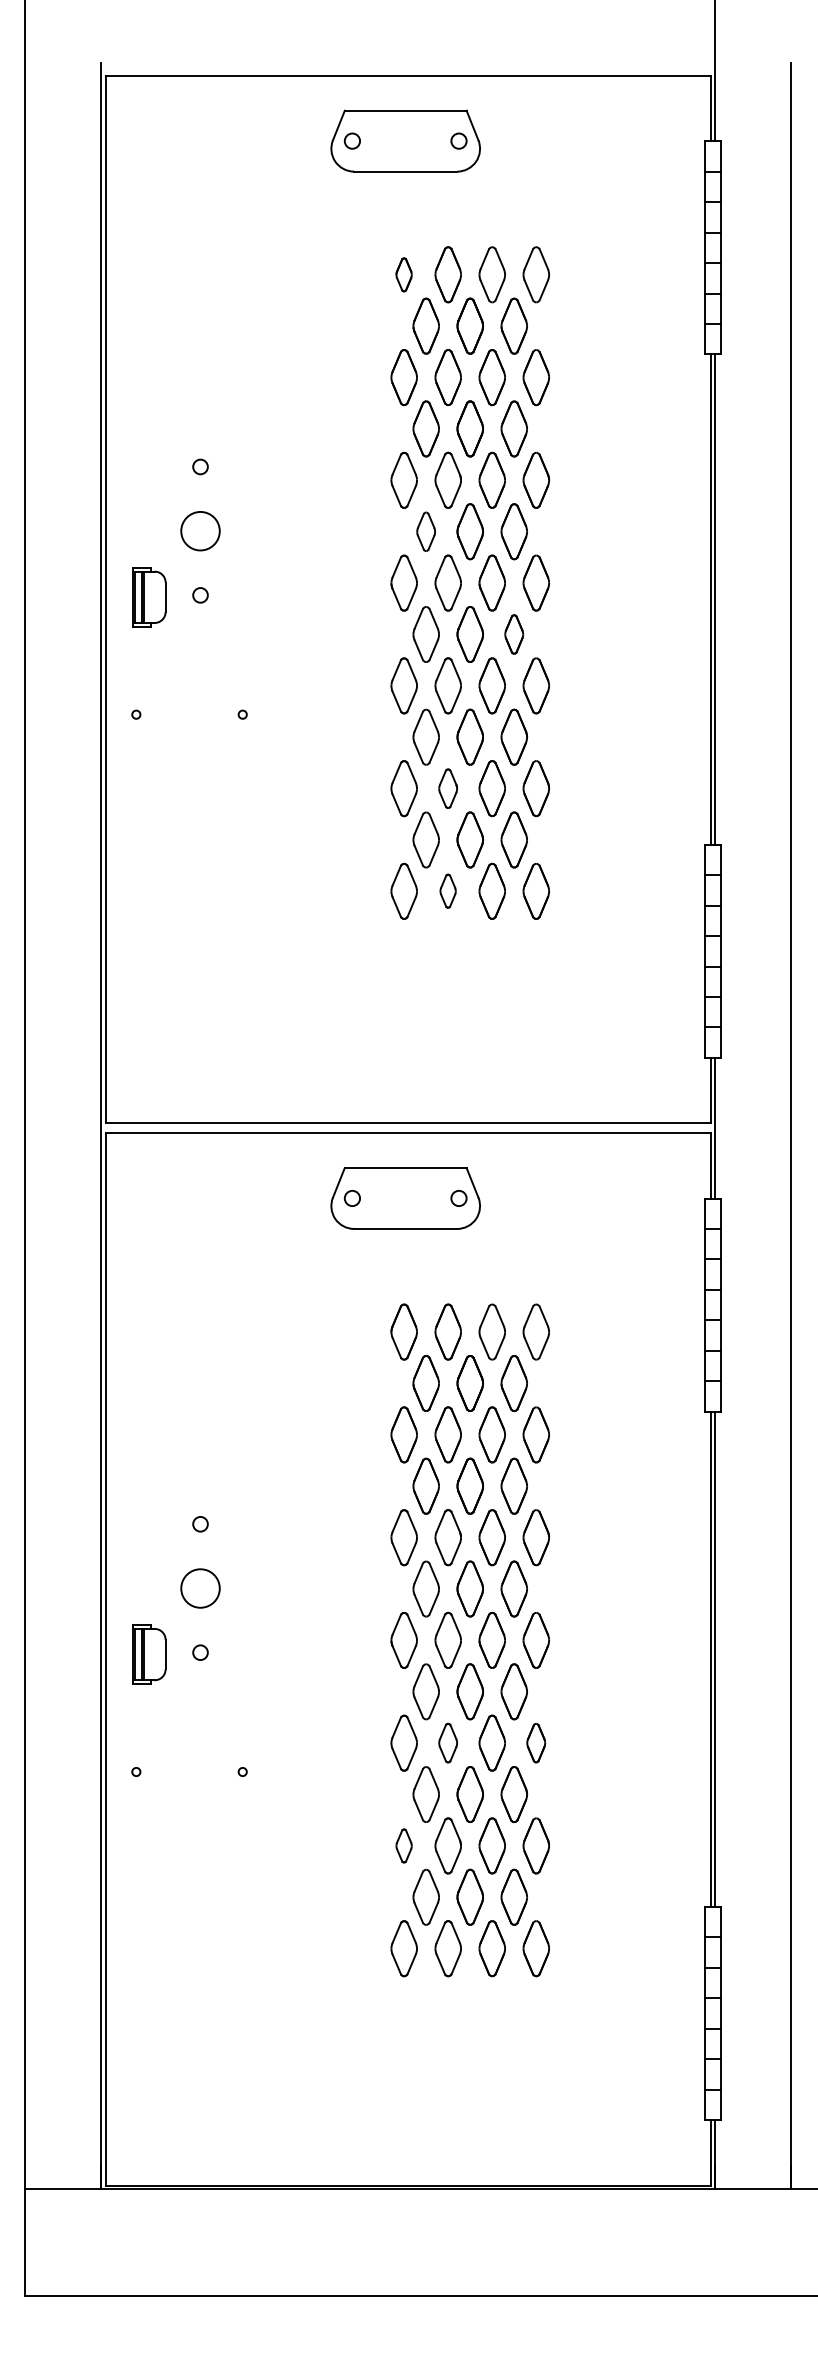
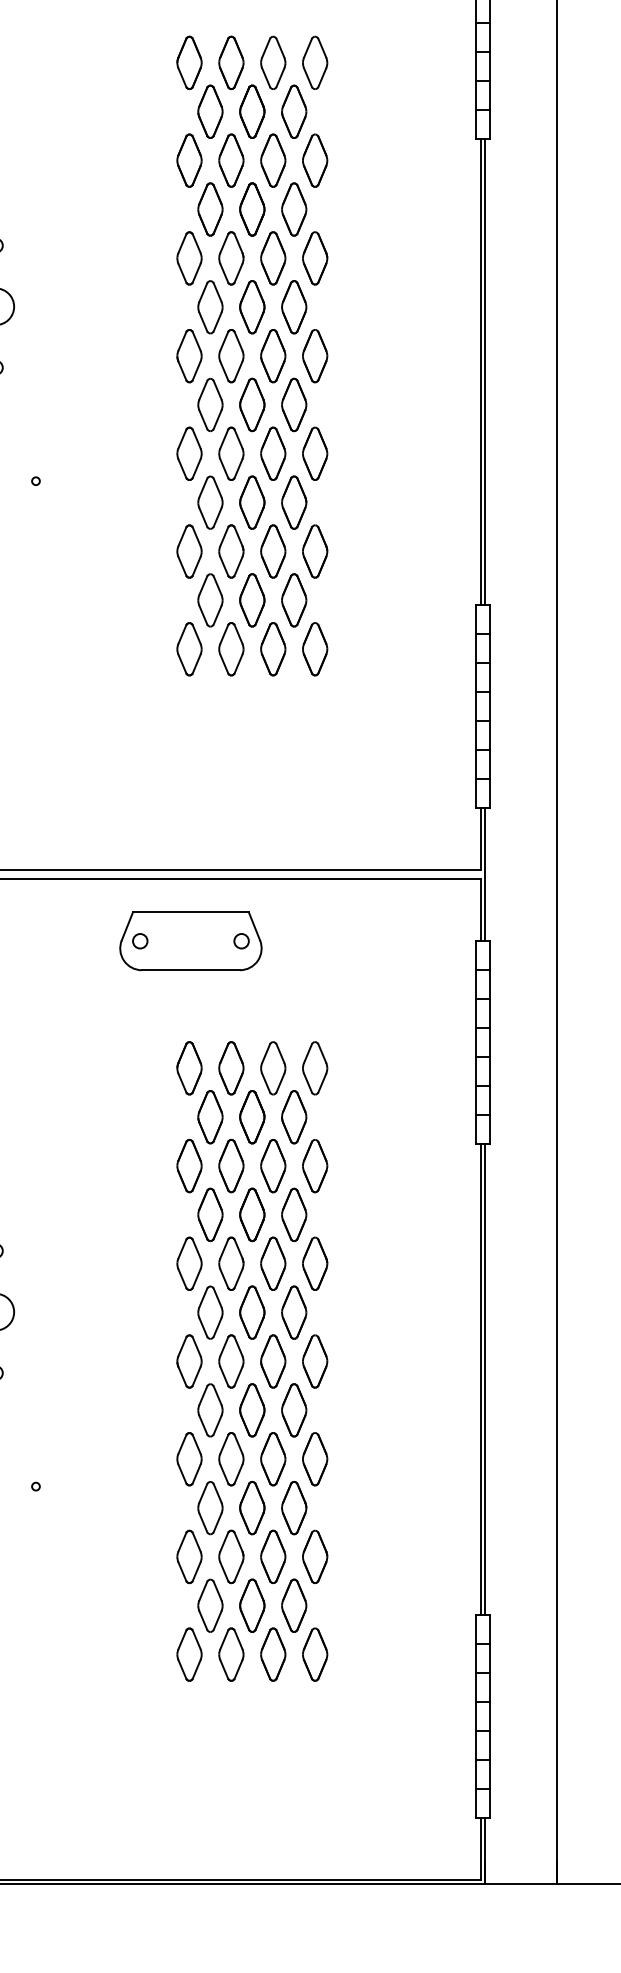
part: (403, 274) -> (188, 62), size x1.67
part: (425, 531) -> (209, 307), size x1.43
part: (513, 634) -> (293, 404), size x1.43
part: (447, 788) -> (230, 551), size x1.43
part: (447, 890) -> (230, 648), size x1.67
part: (447, 1742) -> (230, 1458), size x1.43
part: (535, 1742) -> (314, 1458), size x1.43
part: (403, 1845) -> (188, 1556), size x1.67

